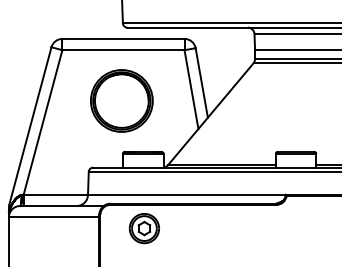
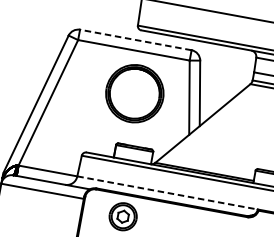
line: (122, 38) -> (135, 39), solid -> dashed
part: (121, 100) -> (134, 93), moved
line: (186, 194) -> (167, 192), solid -> dashed

